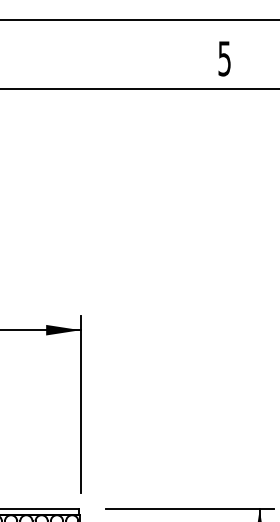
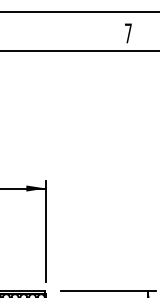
text: (223, 58) -> (127, 33), 5 -> 7

